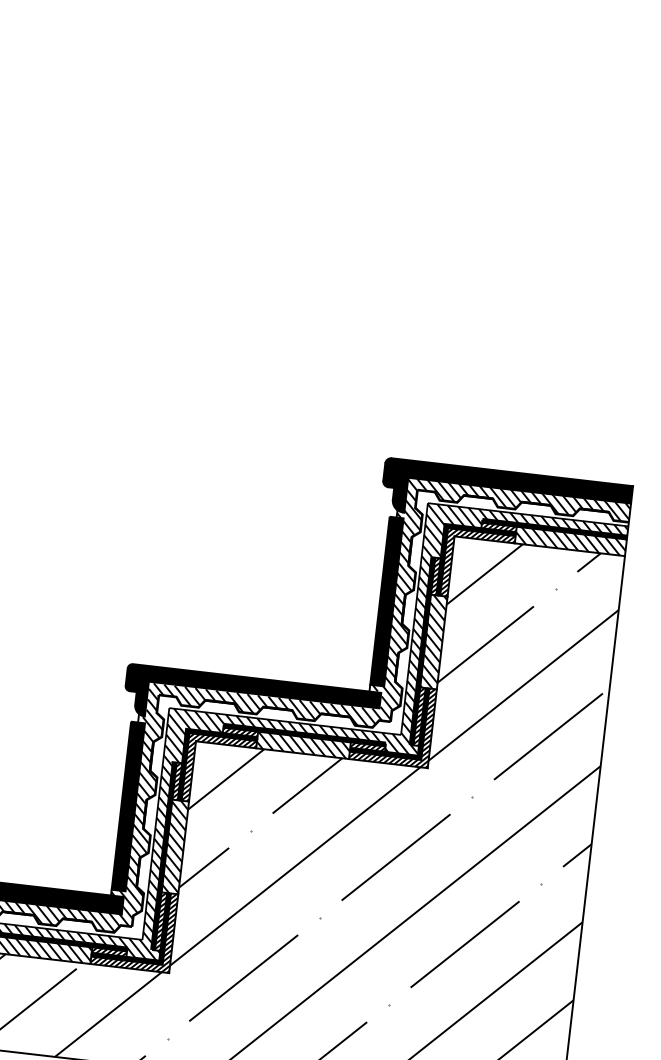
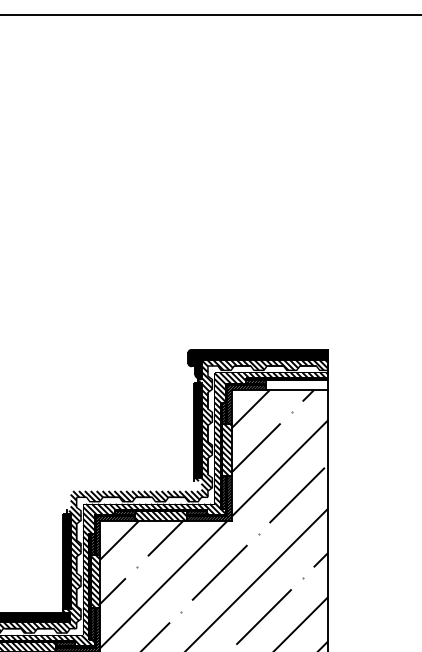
hatch: (569, 540) -> (296, 384), removed
fill: (250, 702) -> (128, 495), removed

